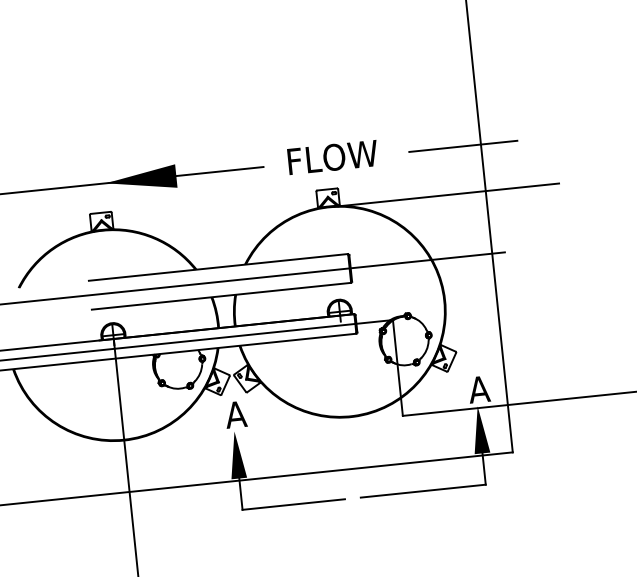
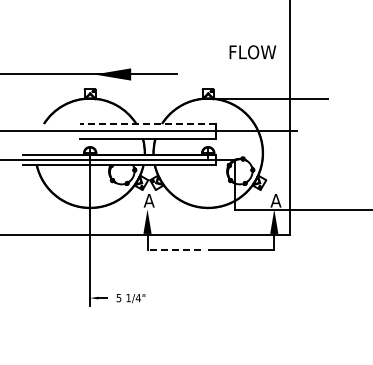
line: (462, 146) -> (280, 74), removed
text: (332, 157) -> (252, 52), moved
line: (219, 266) -> (148, 123), solid -> dashed
line: (294, 505) -> (174, 250), solid -> dashed

